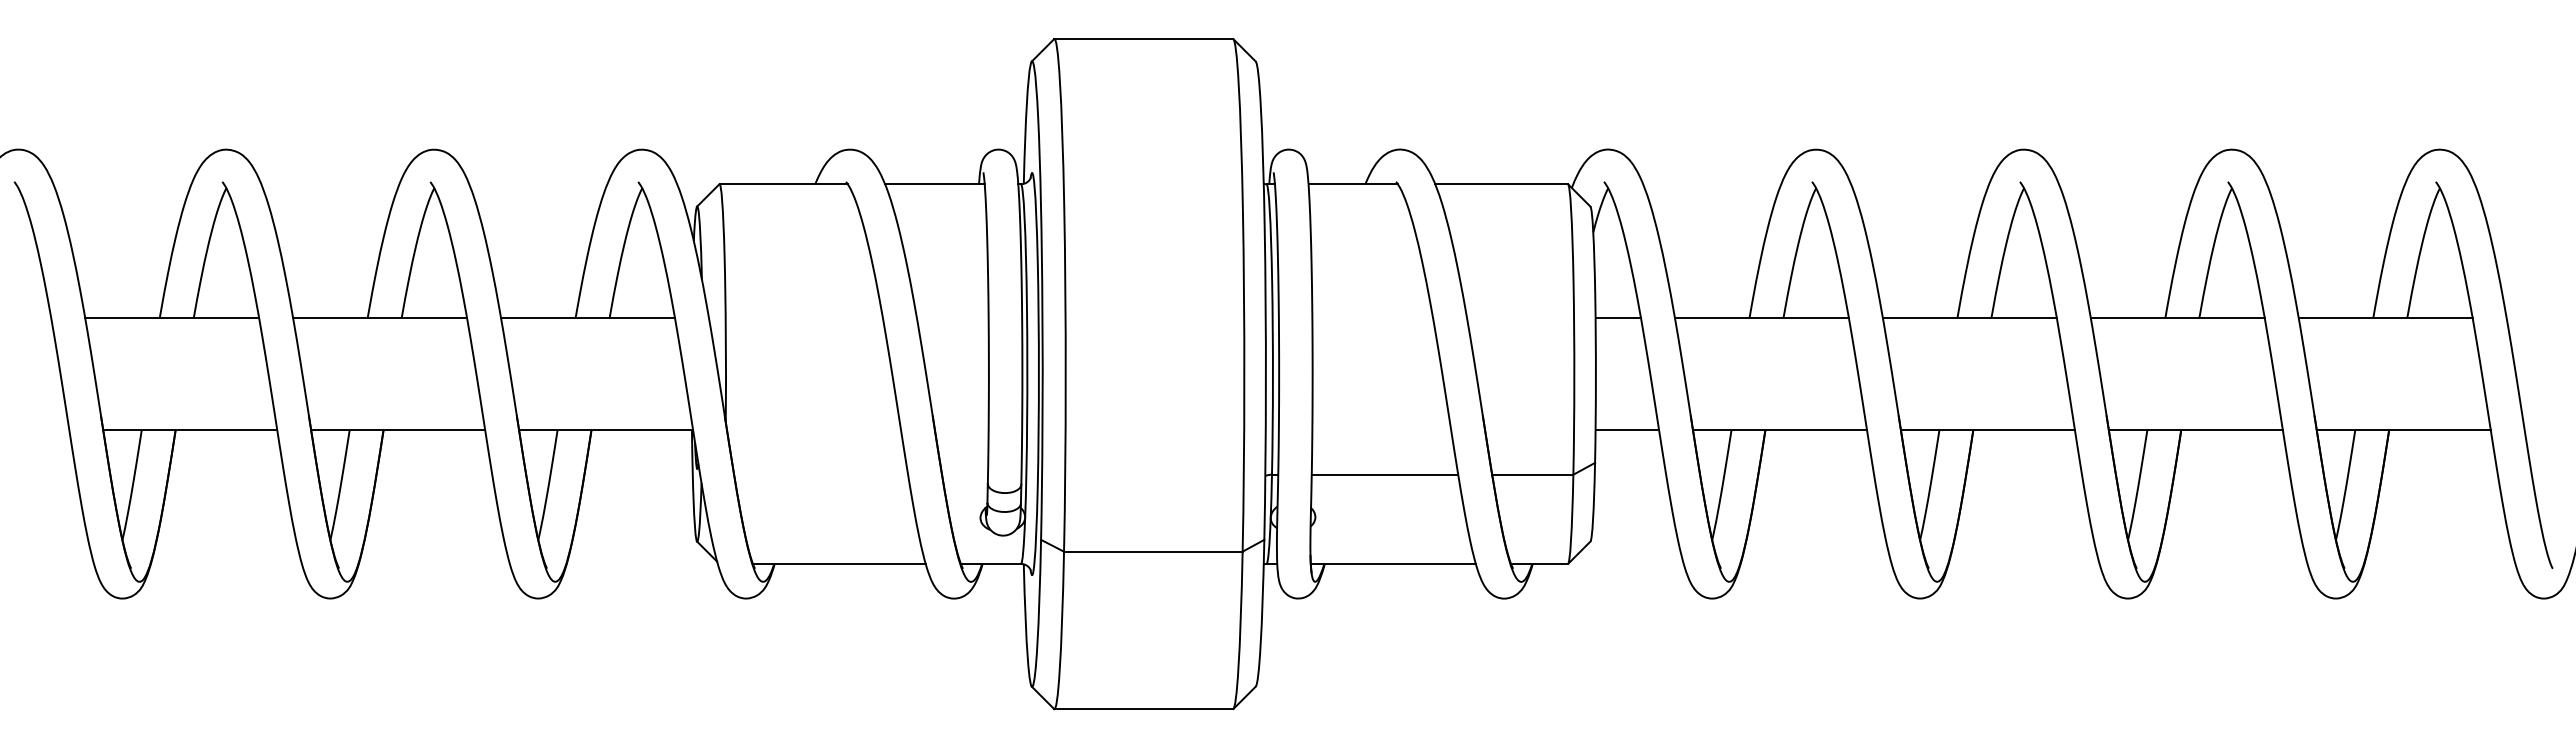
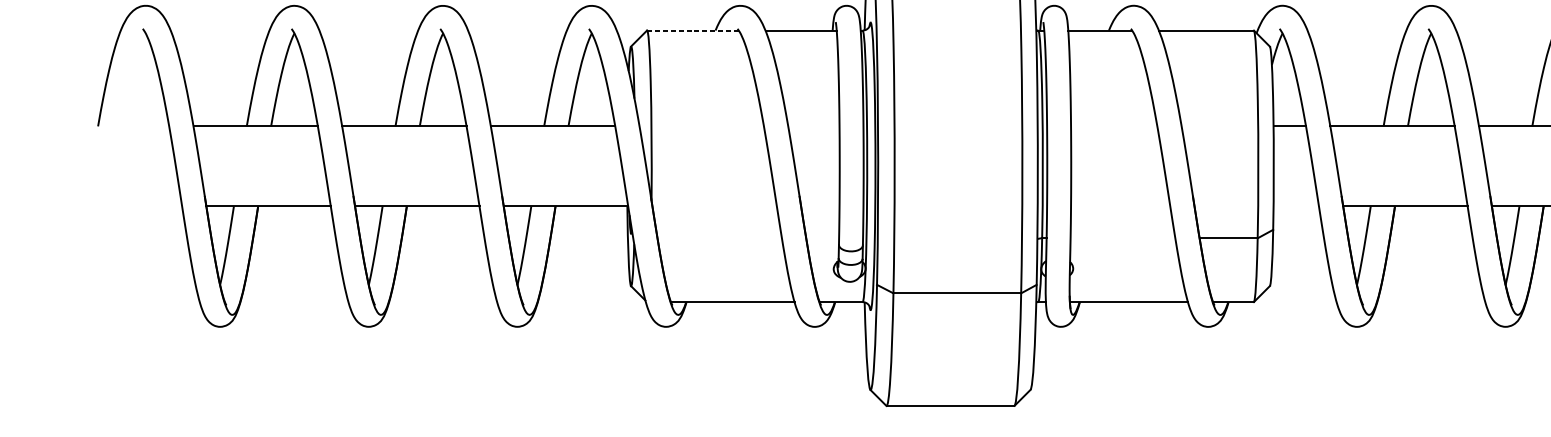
line: (783, 184) -> (692, 30), solid -> dashed
line: (1627, 429) -> (1296, 205), removed
line: (1384, 474) -> (1122, 238), removed

